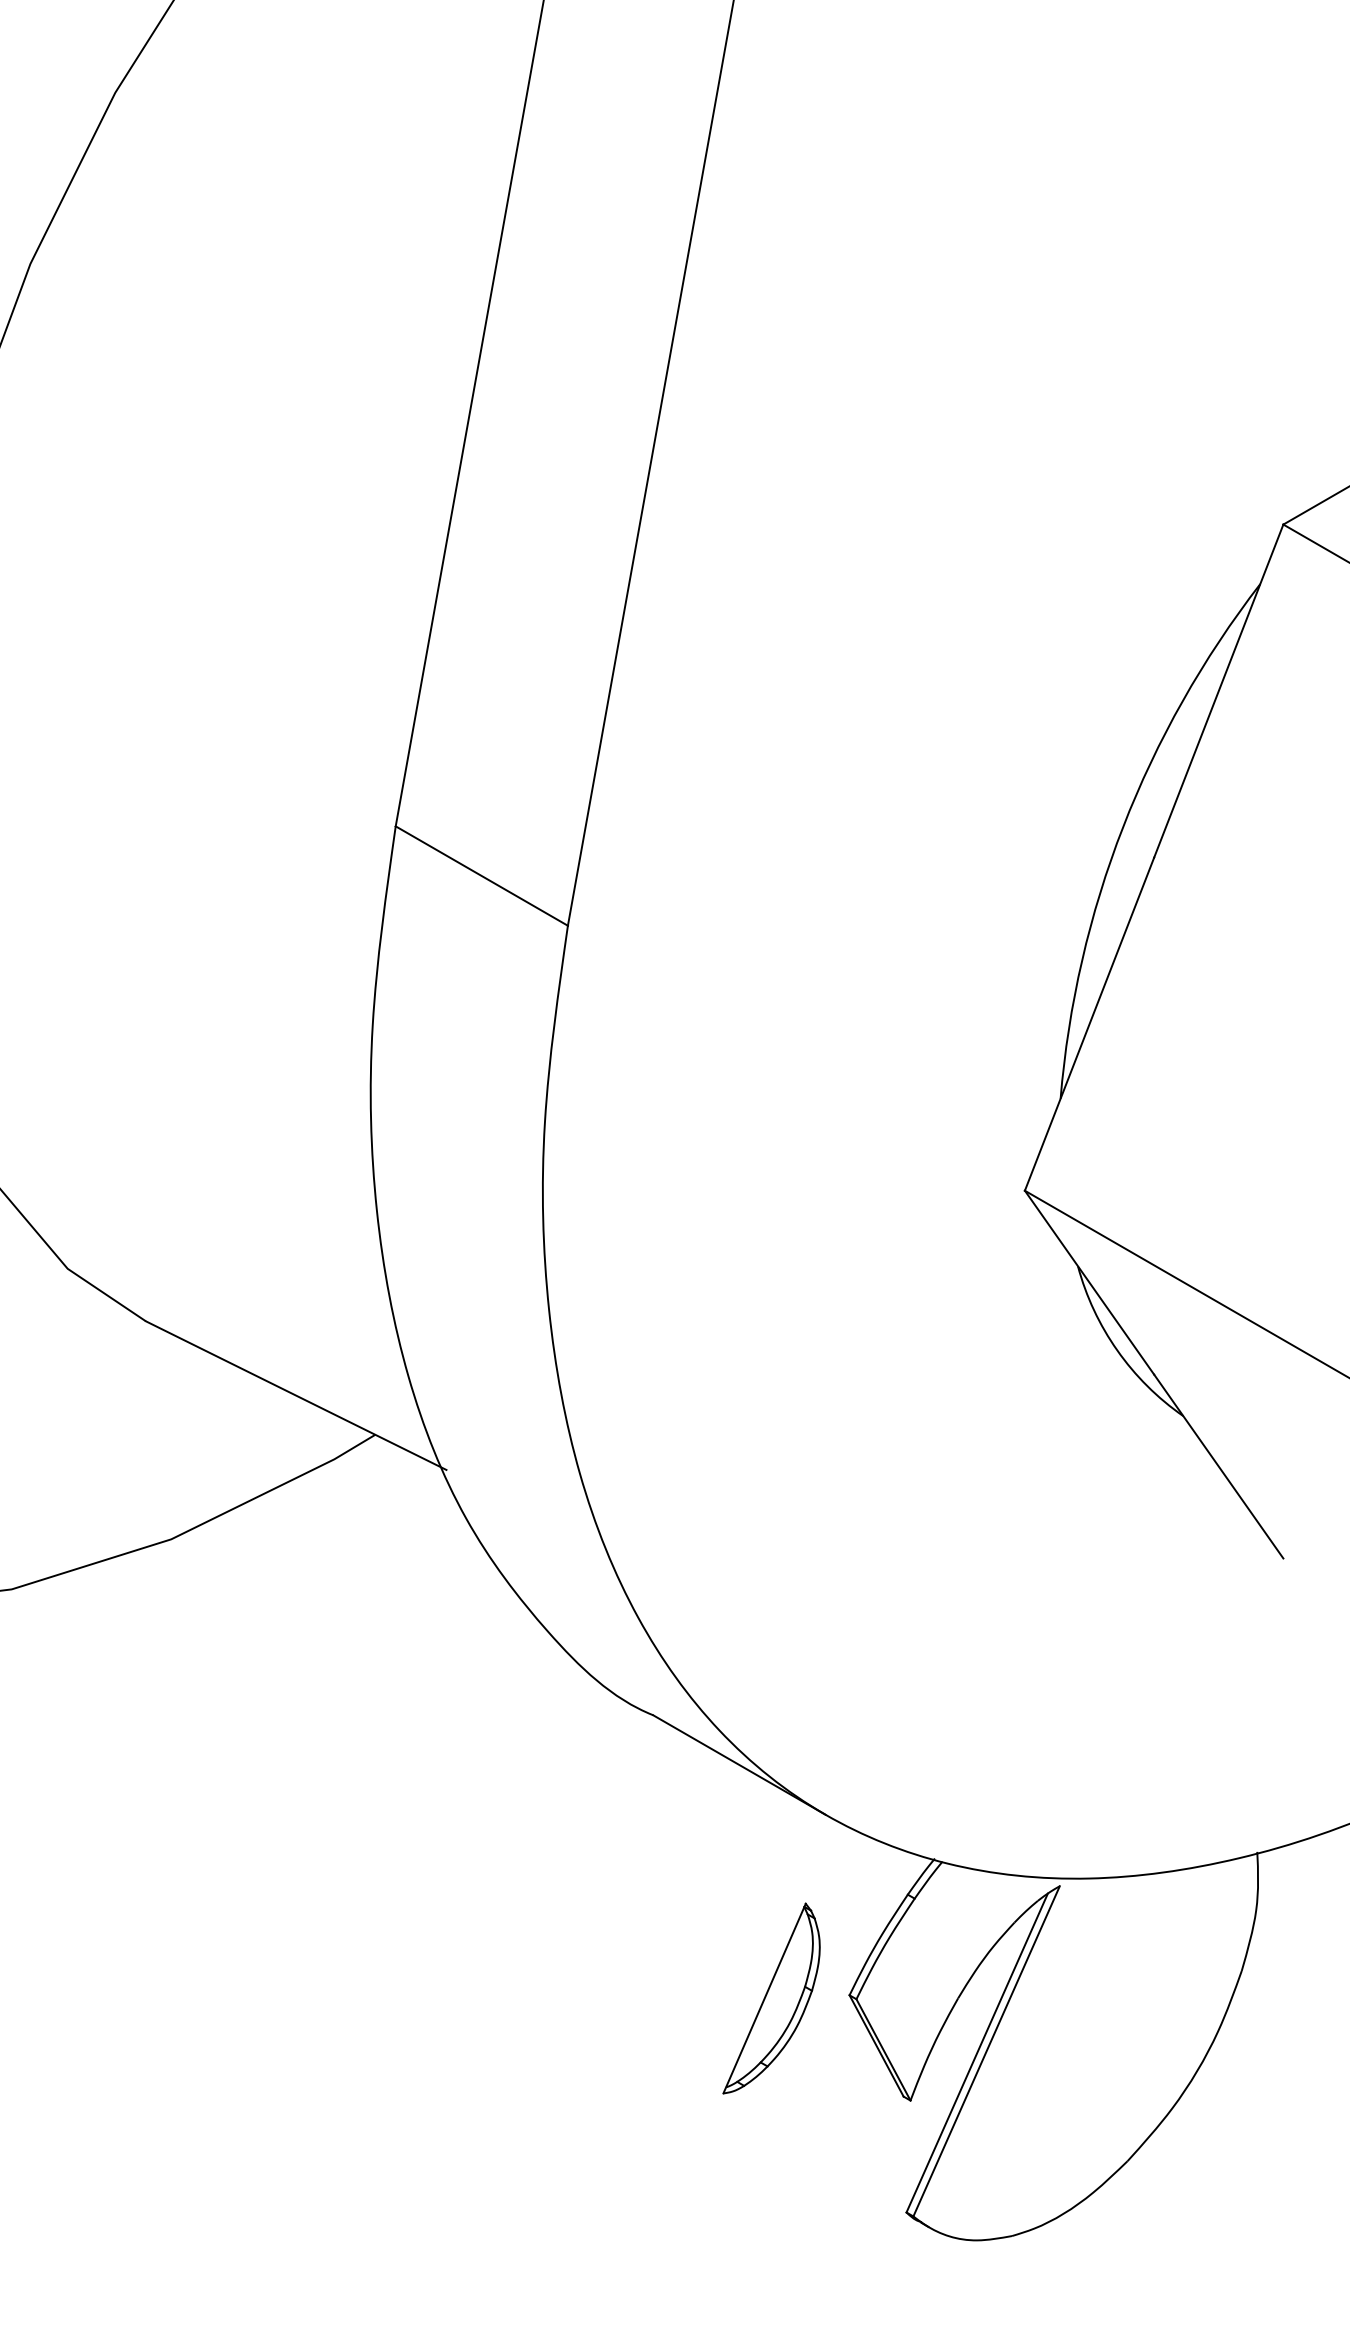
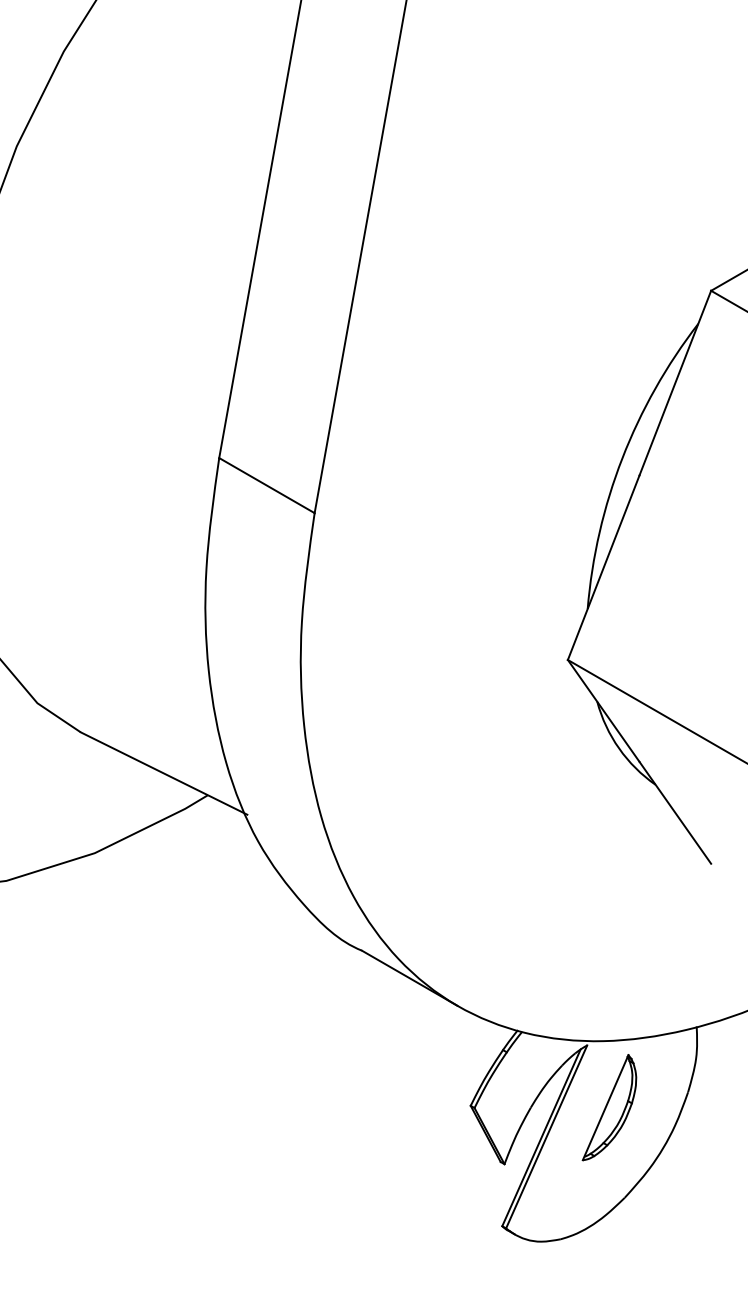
part: (771, 1998) -> (609, 1107), moved

